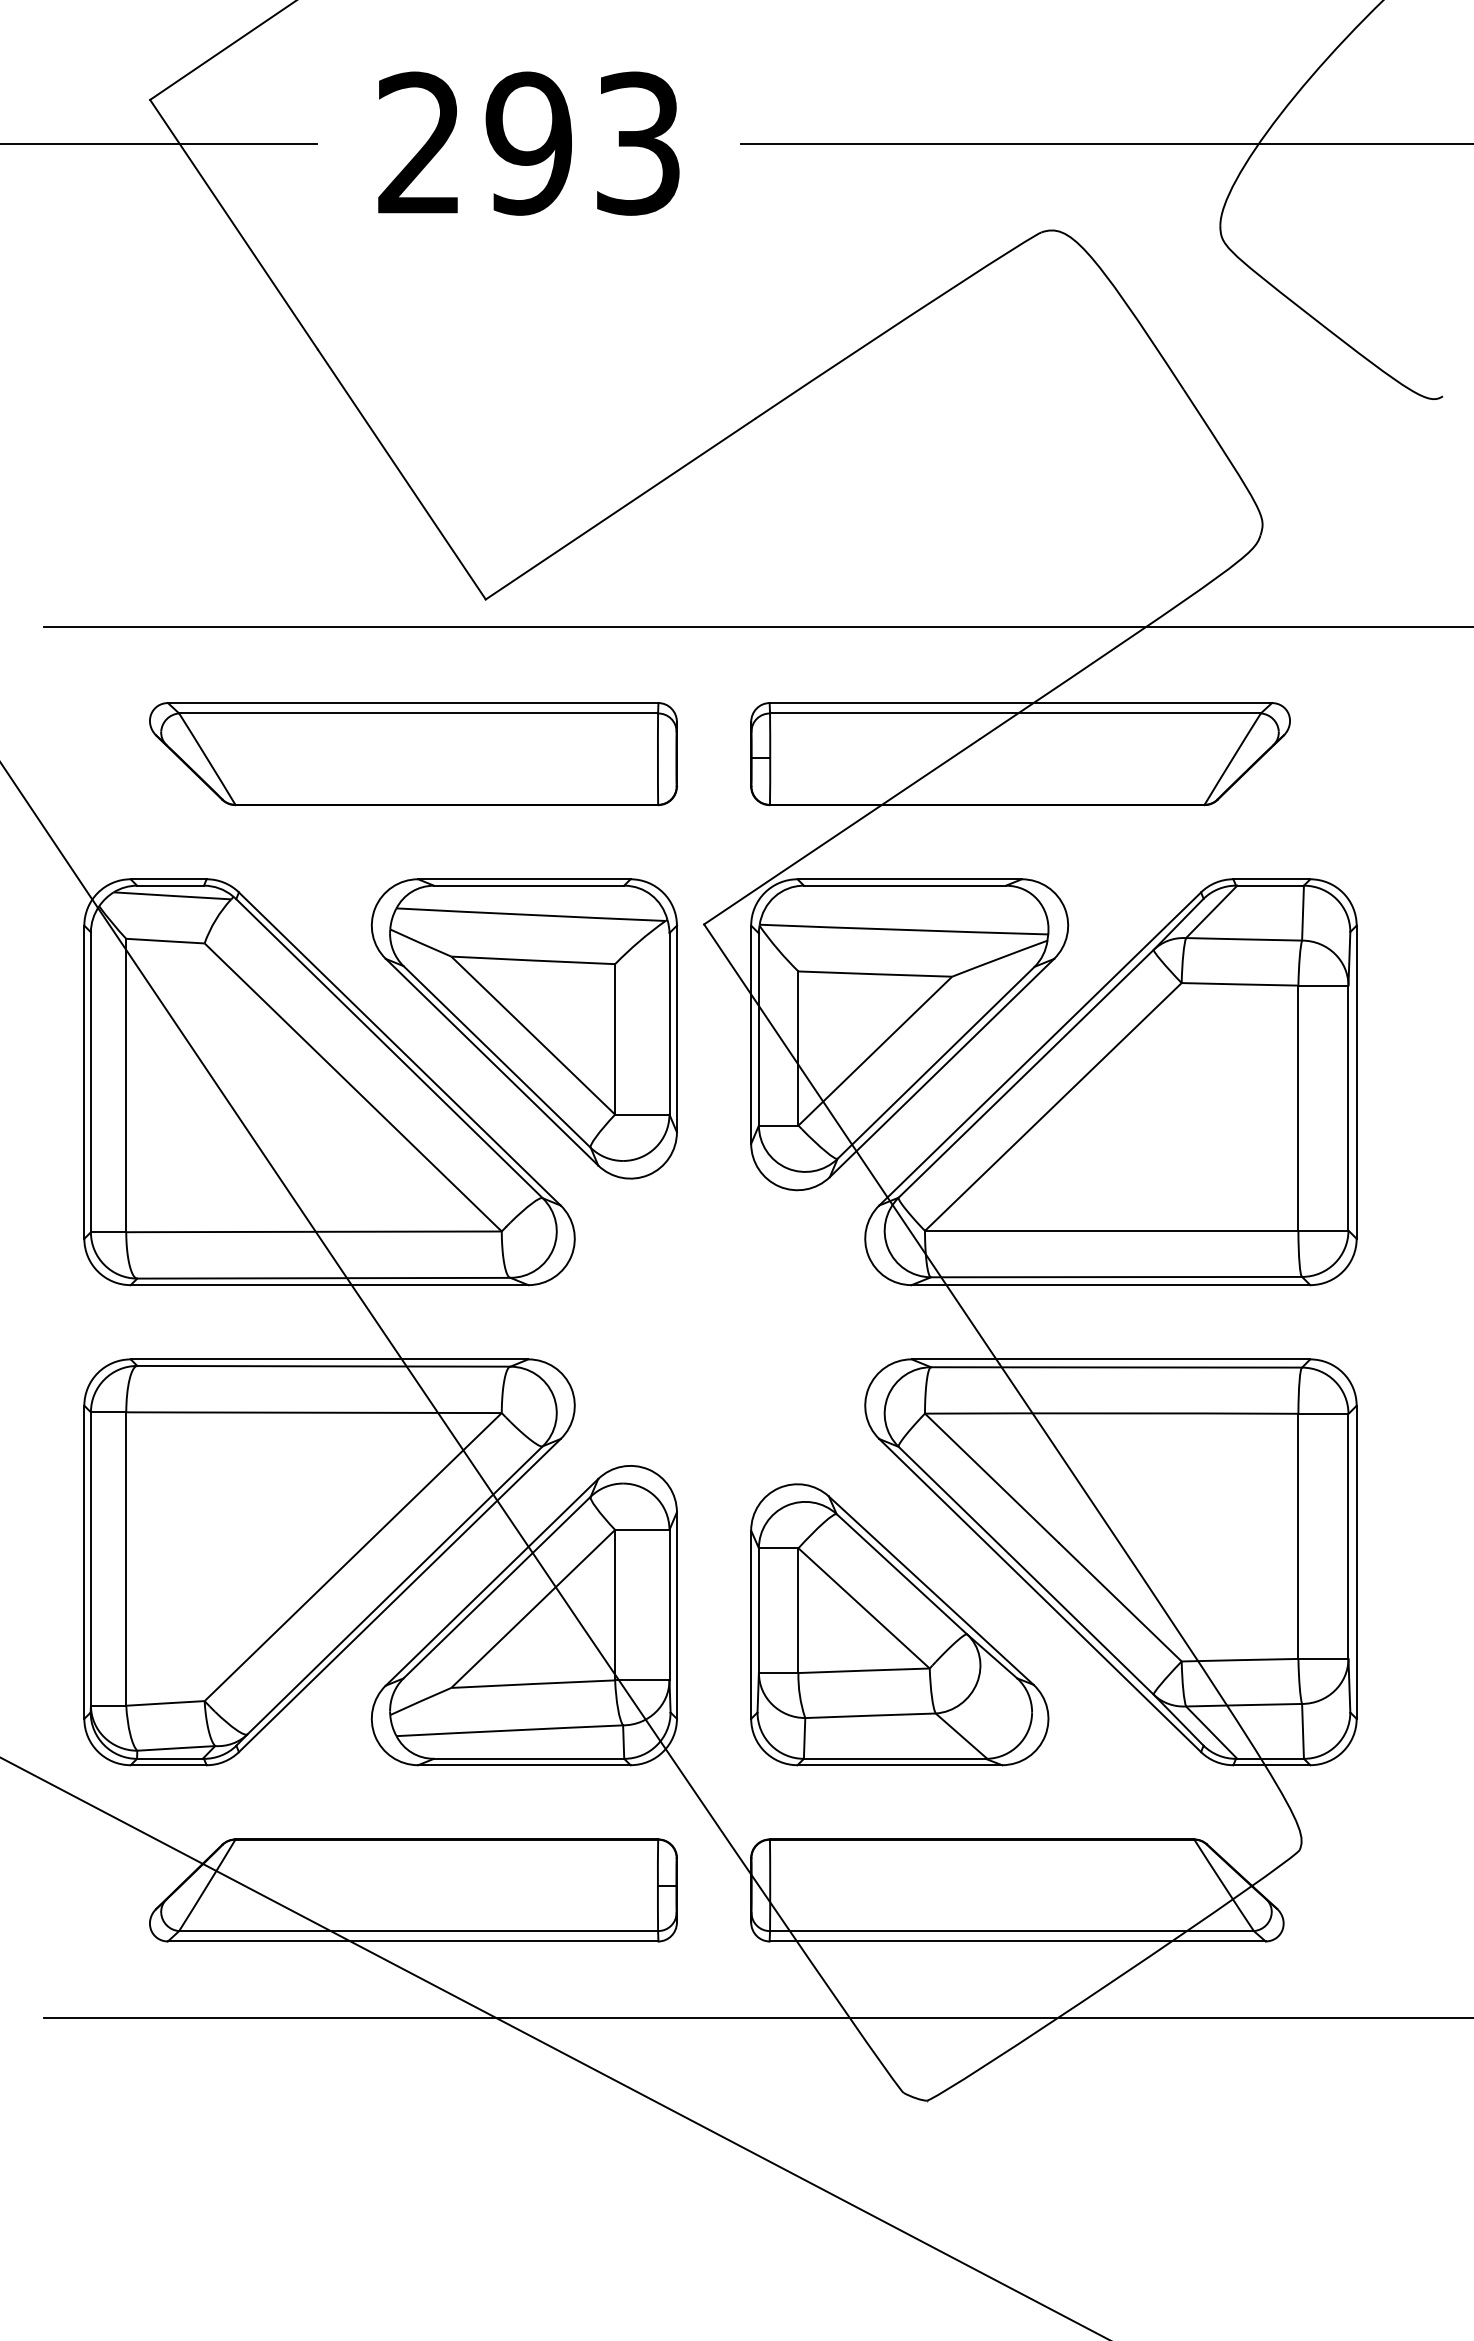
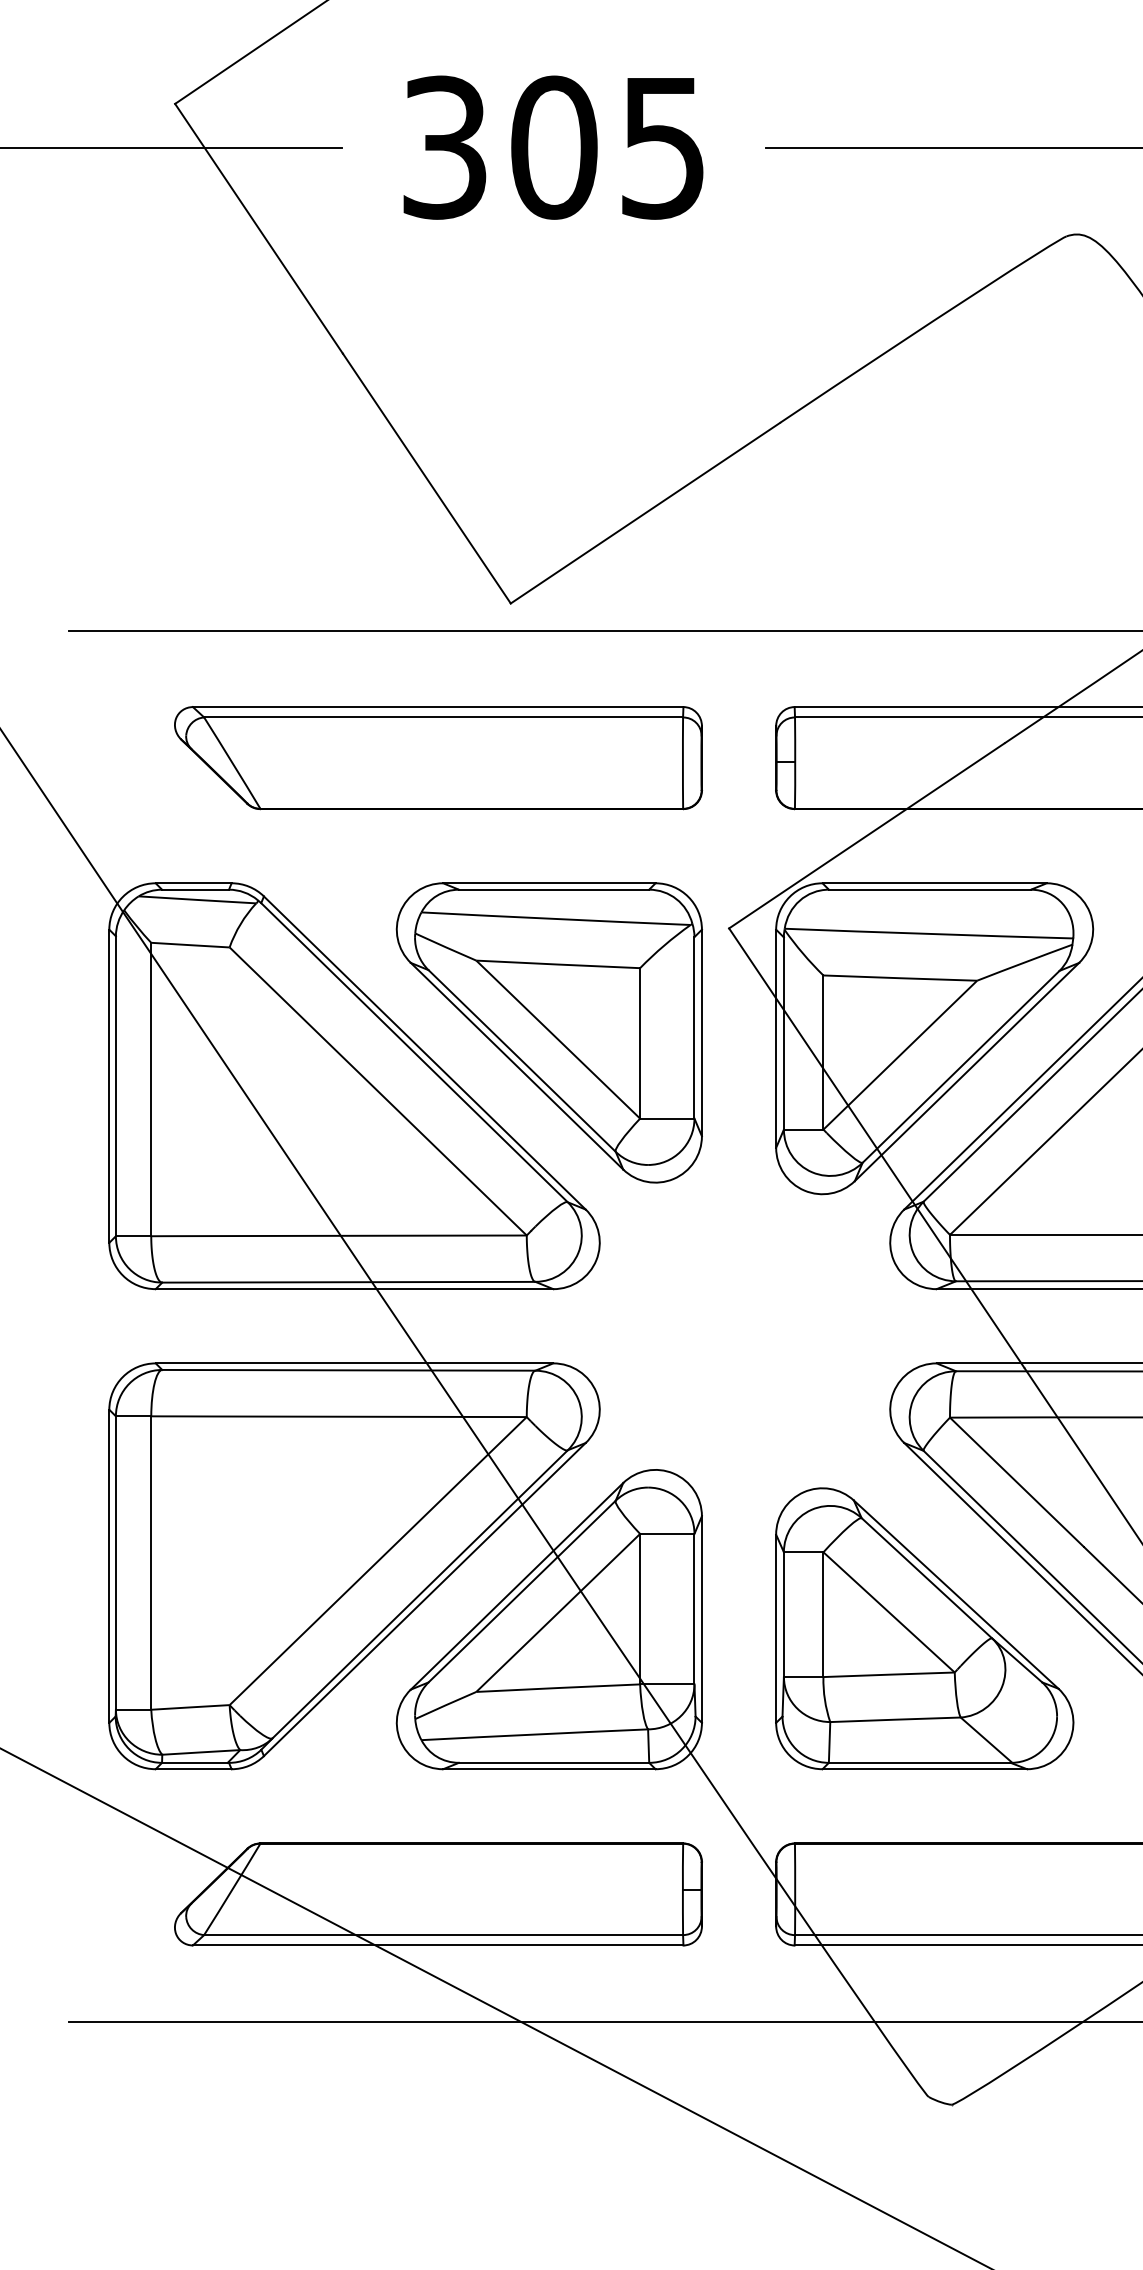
text: (528, 143) -> (553, 147), 293 -> 305

